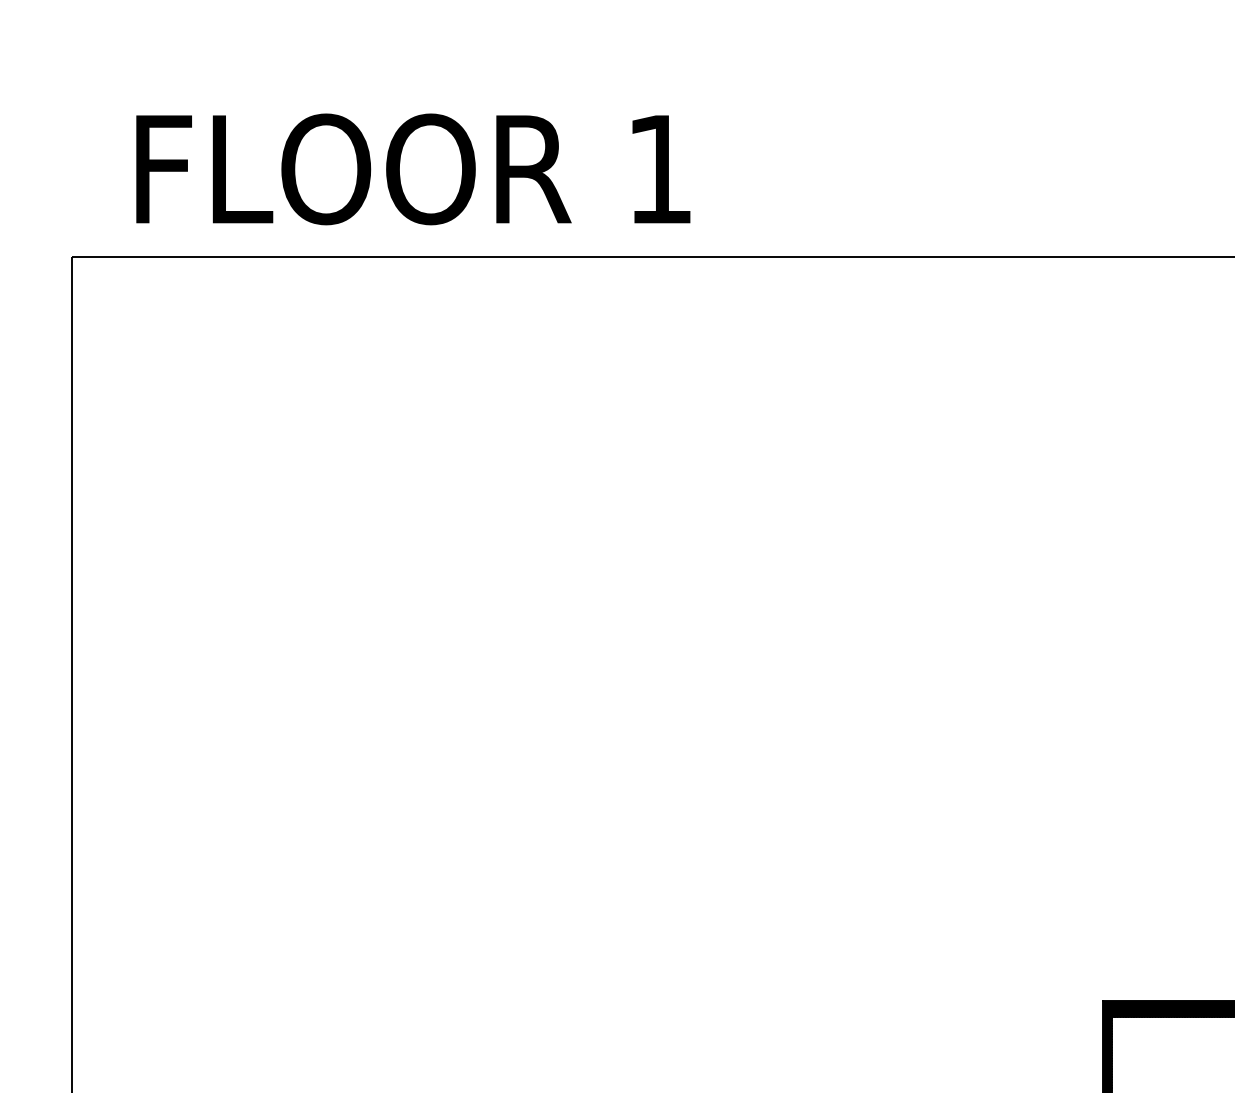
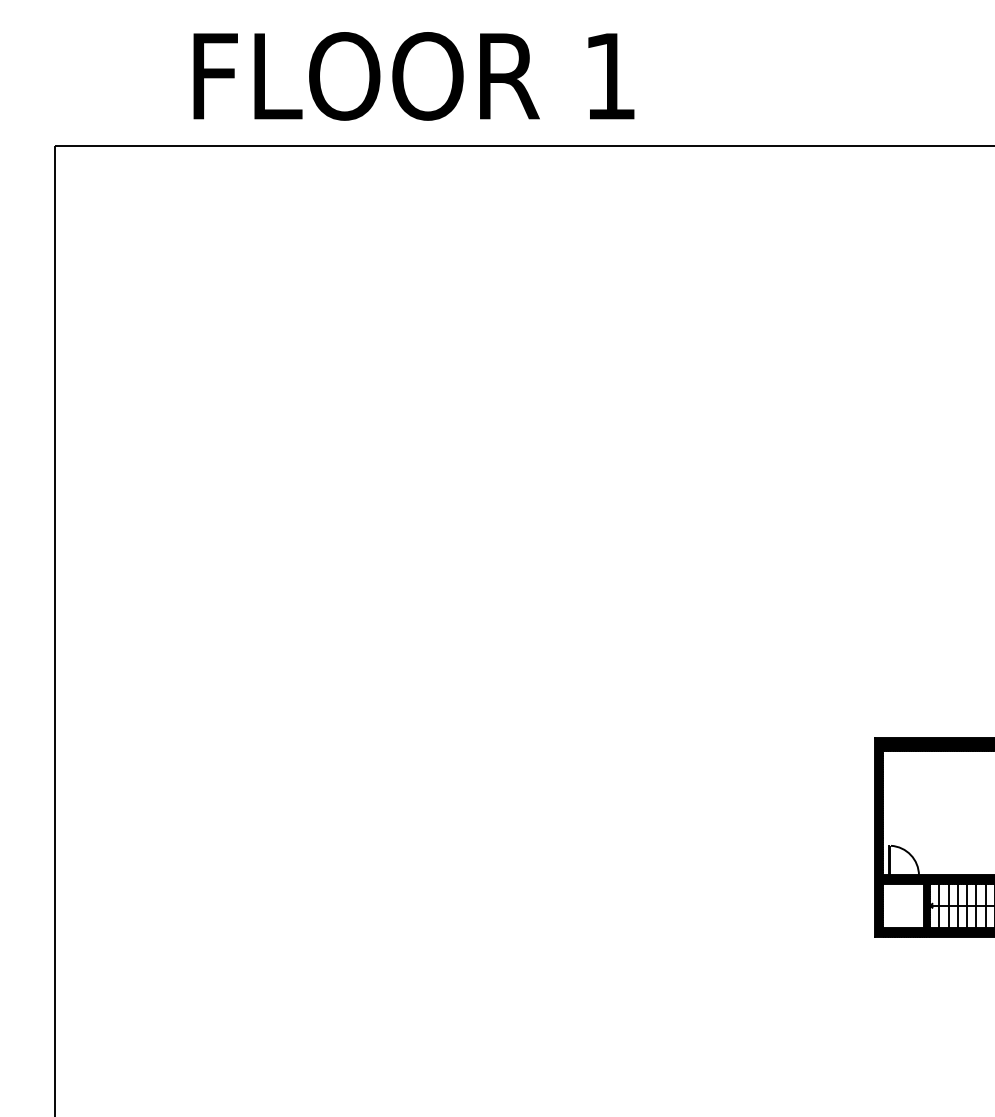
text: (412, 169) -> (413, 76), moved

